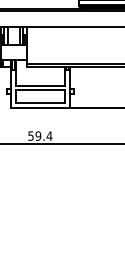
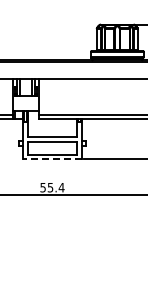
line: (39, 107) -> (51, 159), solid -> dashed
text: (38, 135) -> (50, 187), 59.4 -> 55.4

